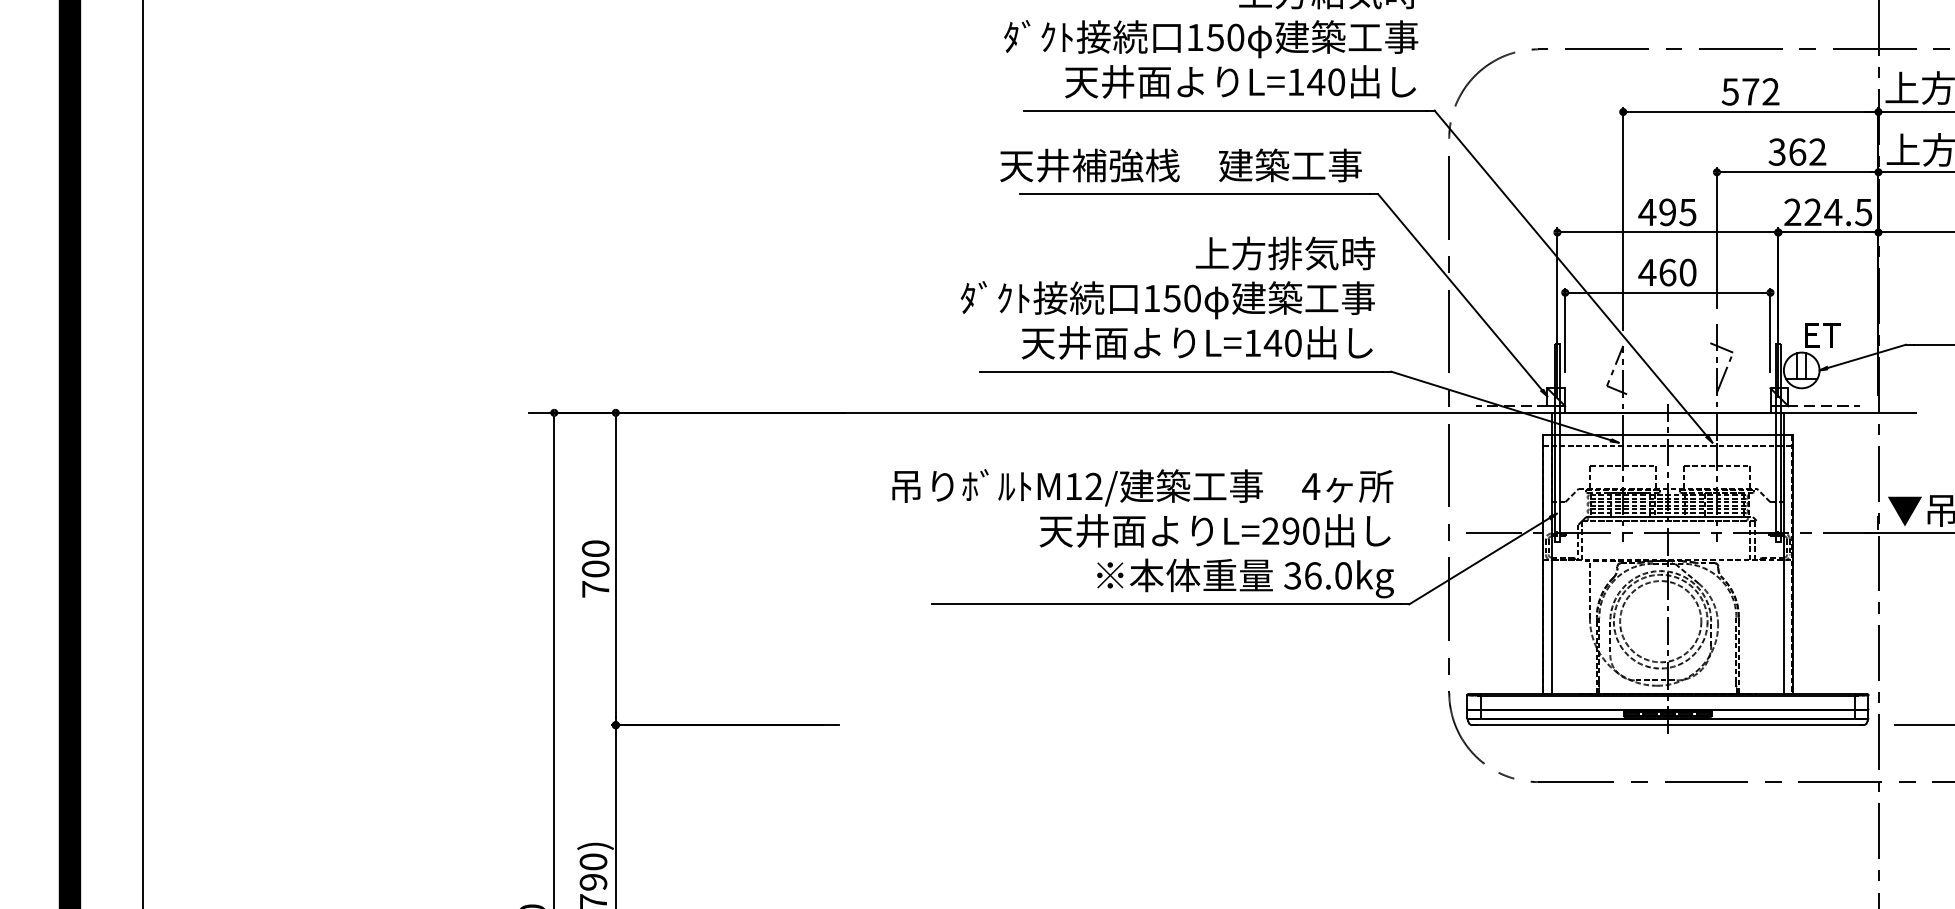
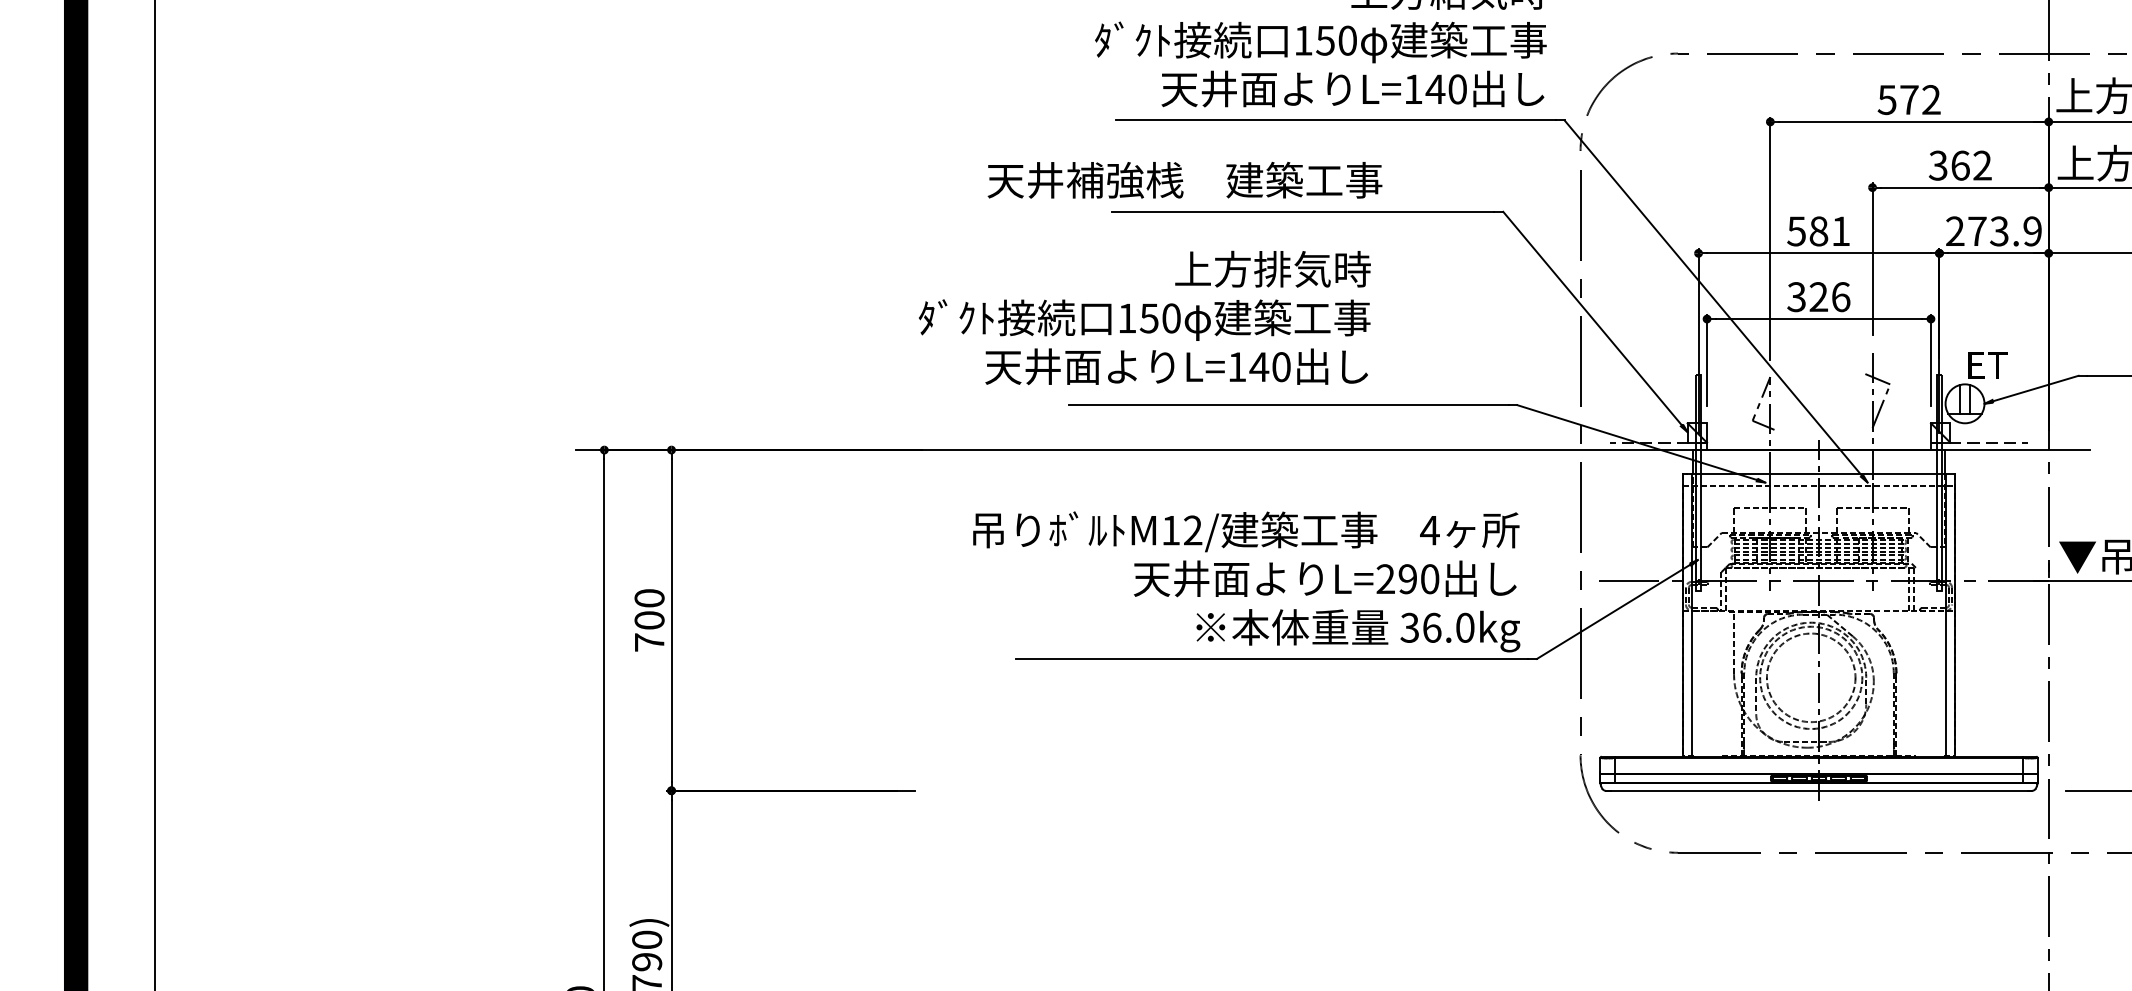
text: (1180, 164) -> (1184, 179), moved
text: (1666, 212) -> (1817, 231), 495 -> 581
text: (1837, 212) -> (2004, 231), 224.5 -> 273.9
text: (1667, 272) -> (1818, 297), 460 -> 326
text: (1167, 297) -> (1144, 317), moved

